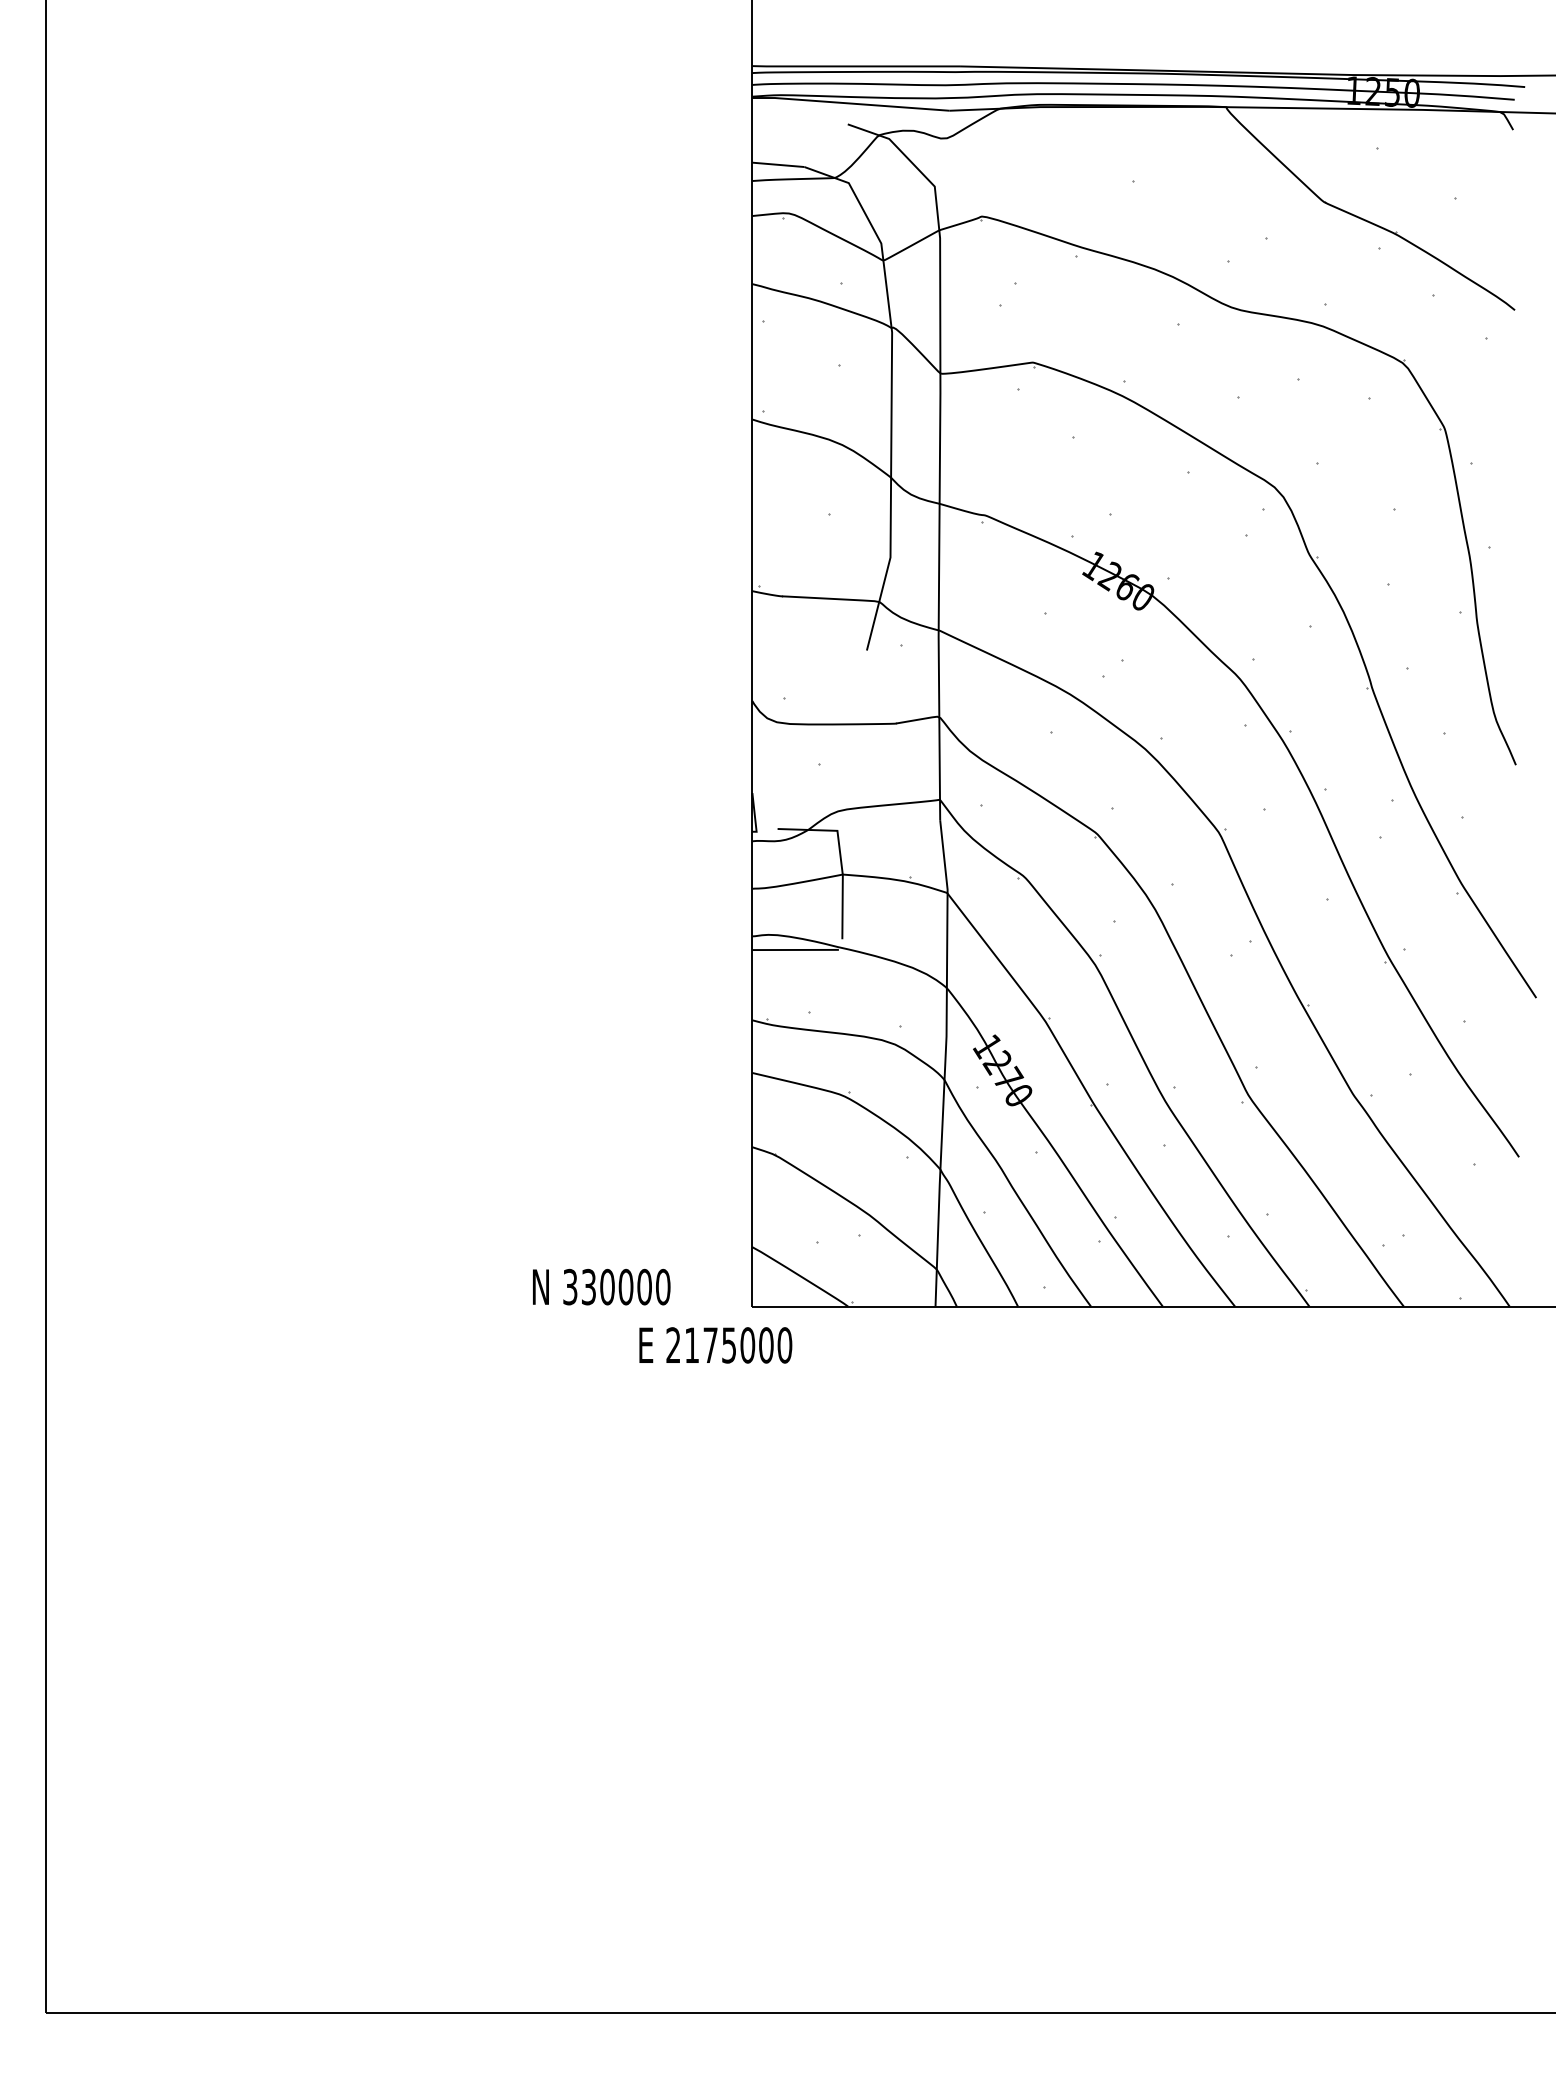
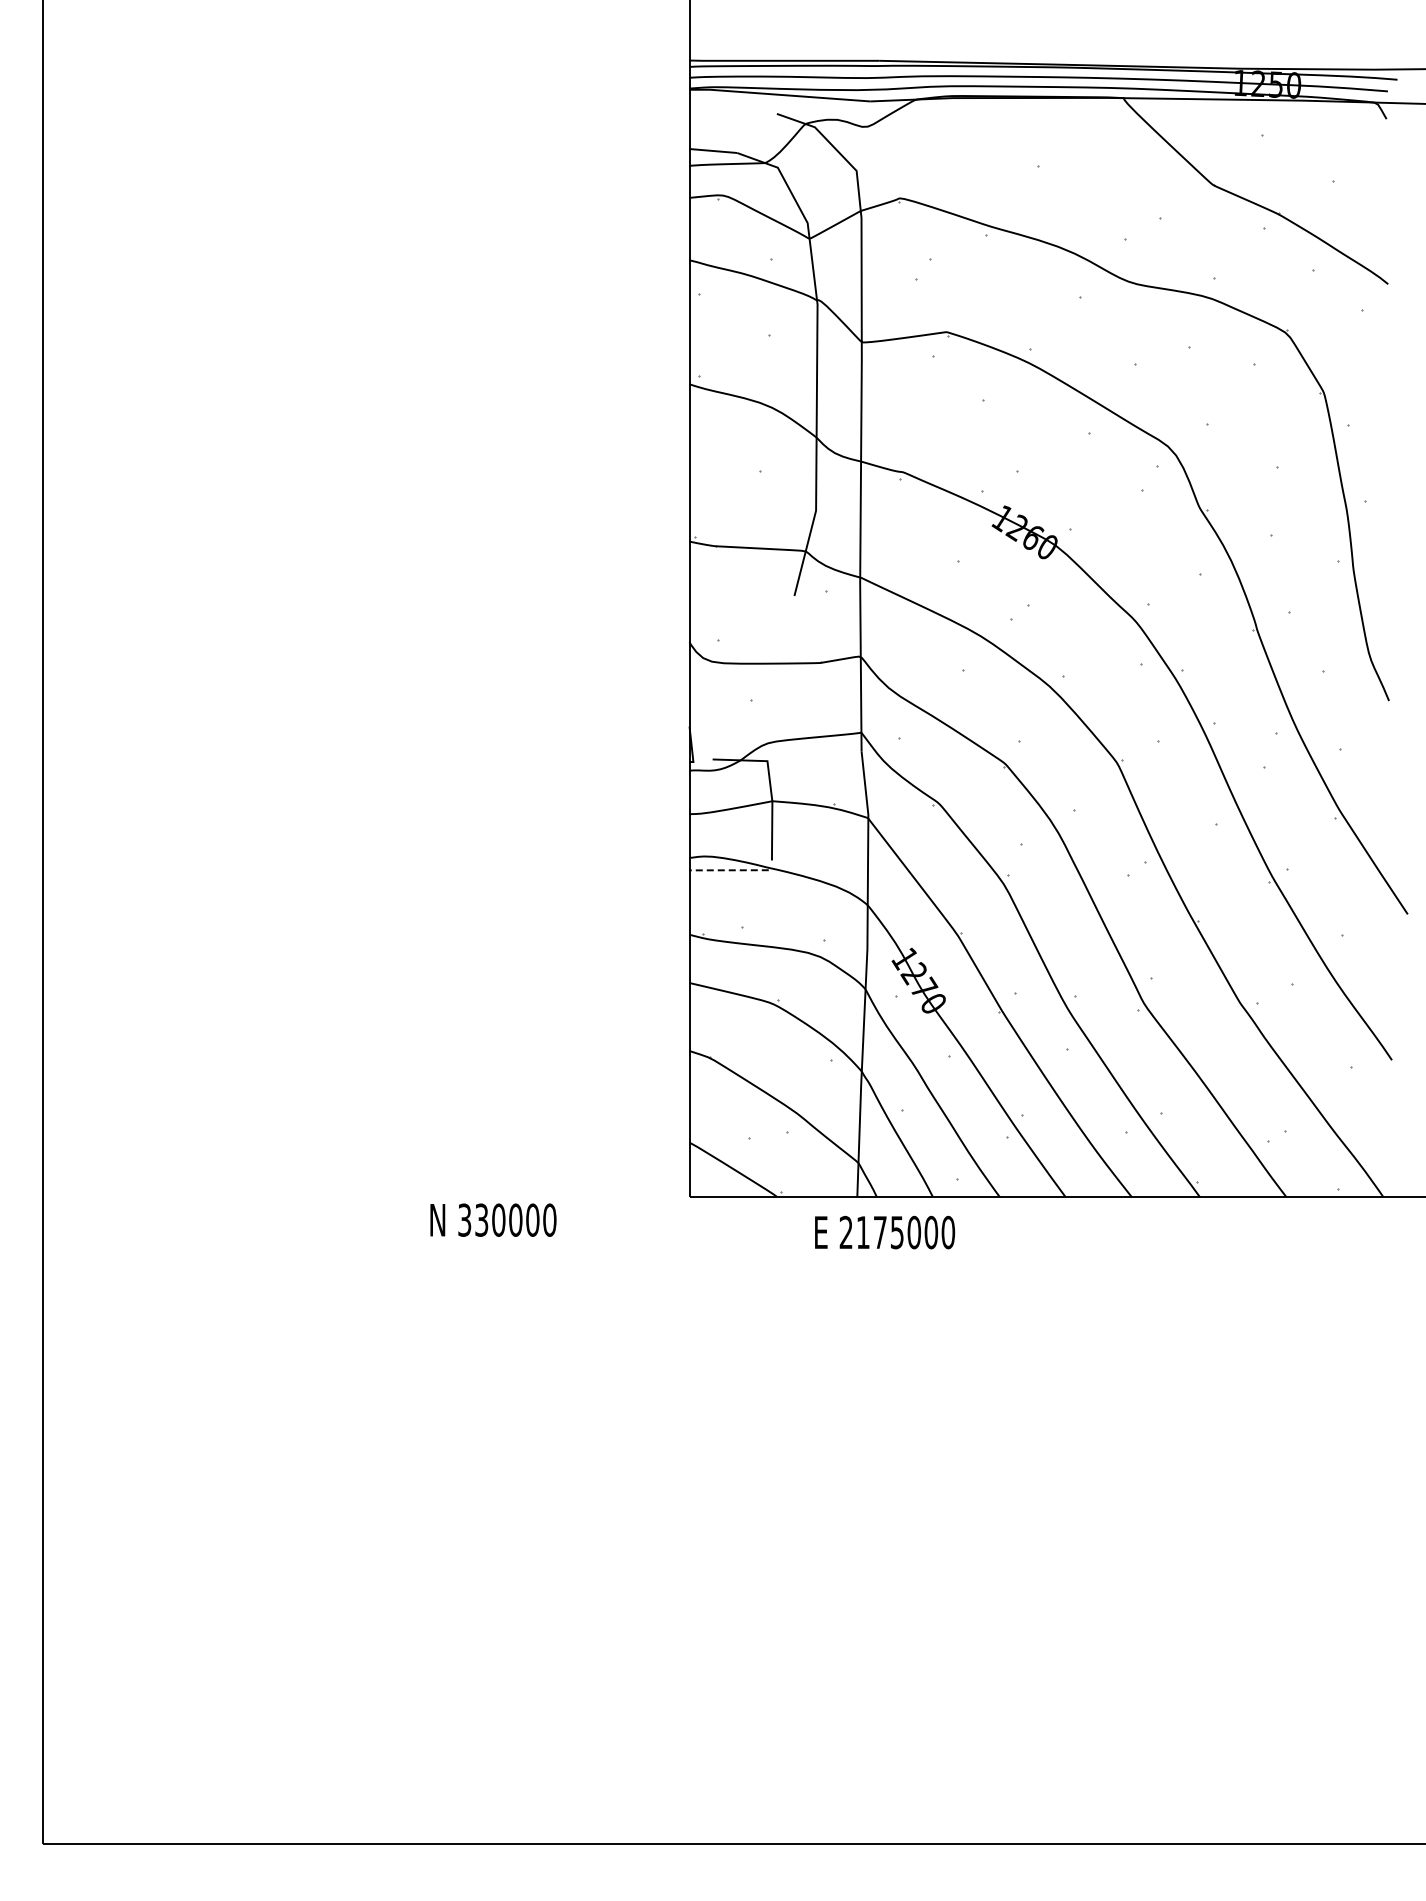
line: (796, 950) -> (729, 870), solid -> dashed
text: (601, 1286) -> (493, 1219), moved
text: (716, 1345) -> (885, 1232), moved

